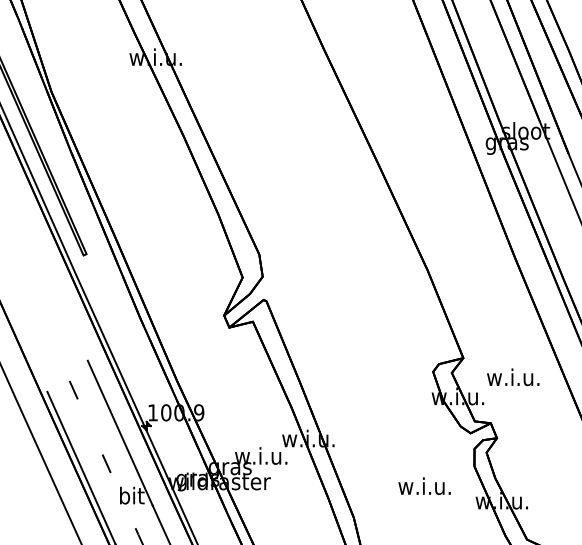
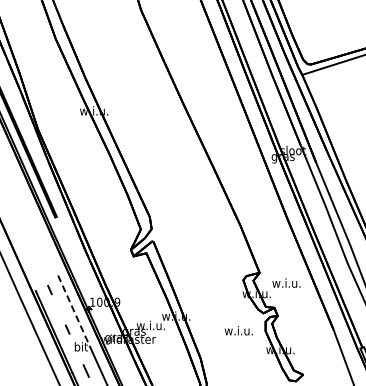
line: (121, 433) -> (75, 313), solid -> dashed
text: (424, 485) -> (238, 330), moved

